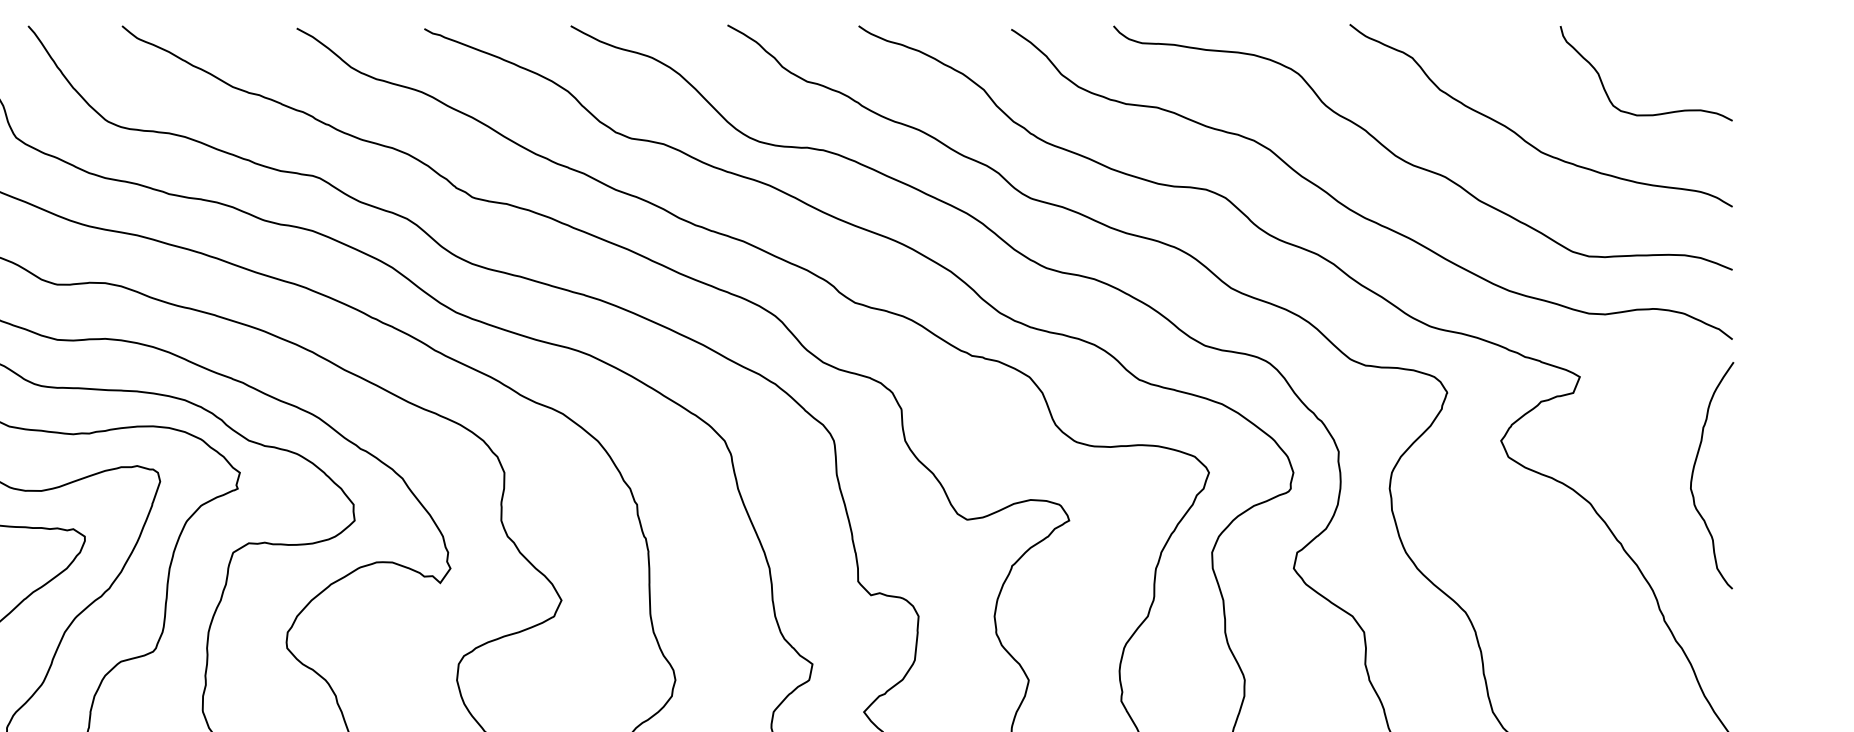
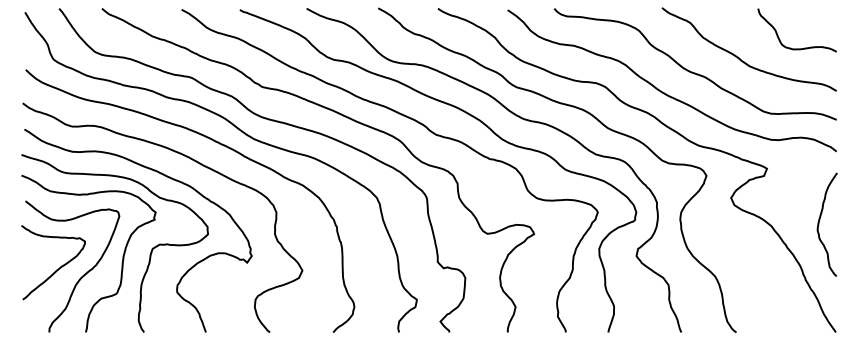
curve: (1694, 475) -> (819, 224), moved

